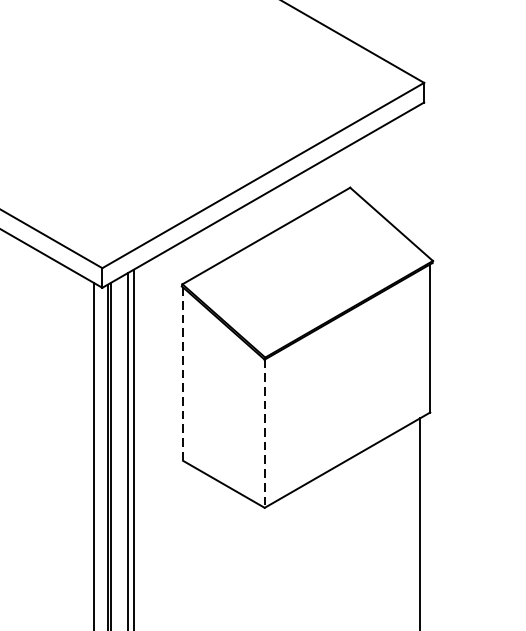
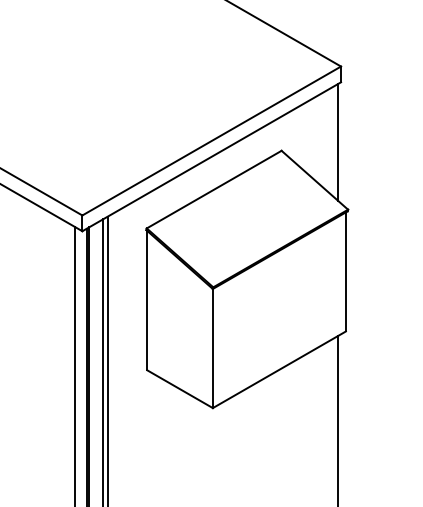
line: (419, 177) -> (337, 142), added
line: (183, 373) -> (147, 300), dashed -> solid
line: (264, 433) -> (212, 348), dashed -> solid

